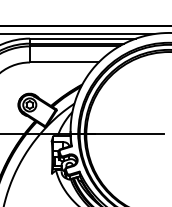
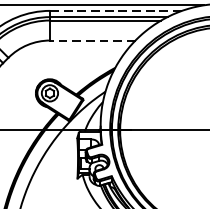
line: (83, 38) -> (116, 10), solid -> dashed
line: (63, 62) -> (91, 40), solid -> dashed

